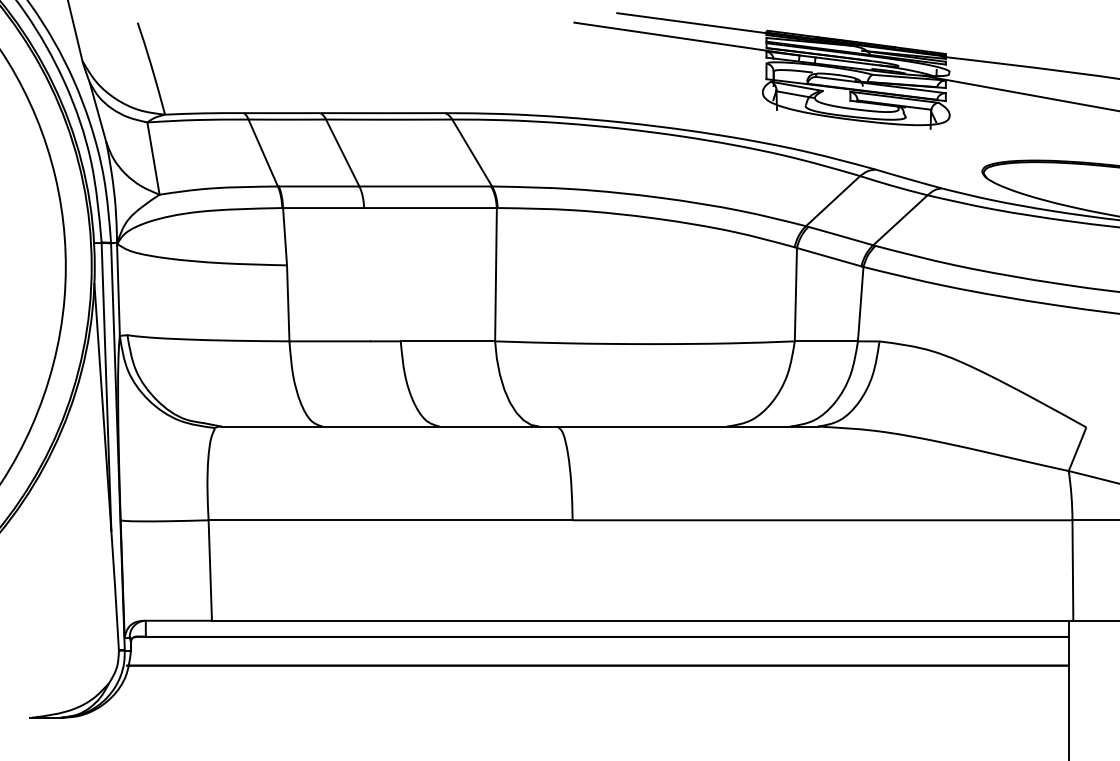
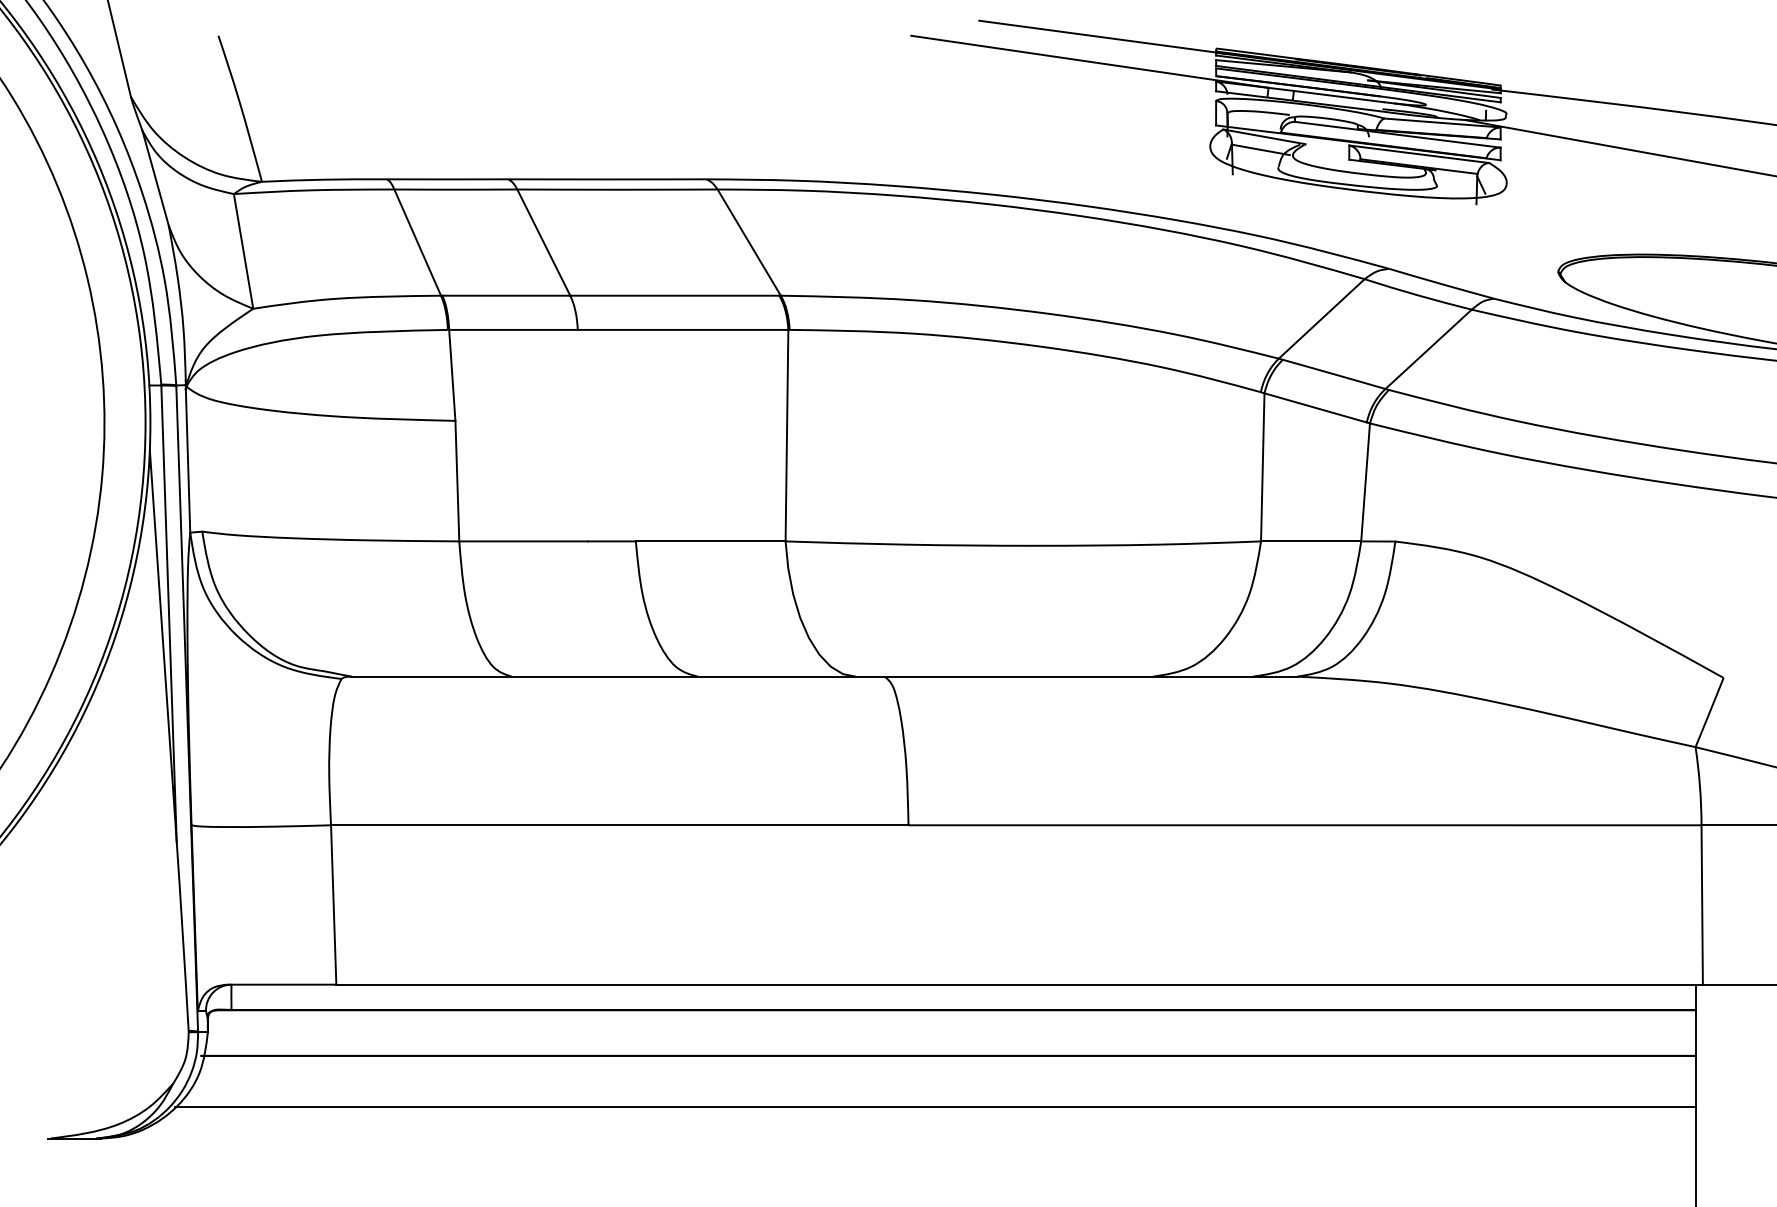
line: (589, 698) -> (935, 1108), added

